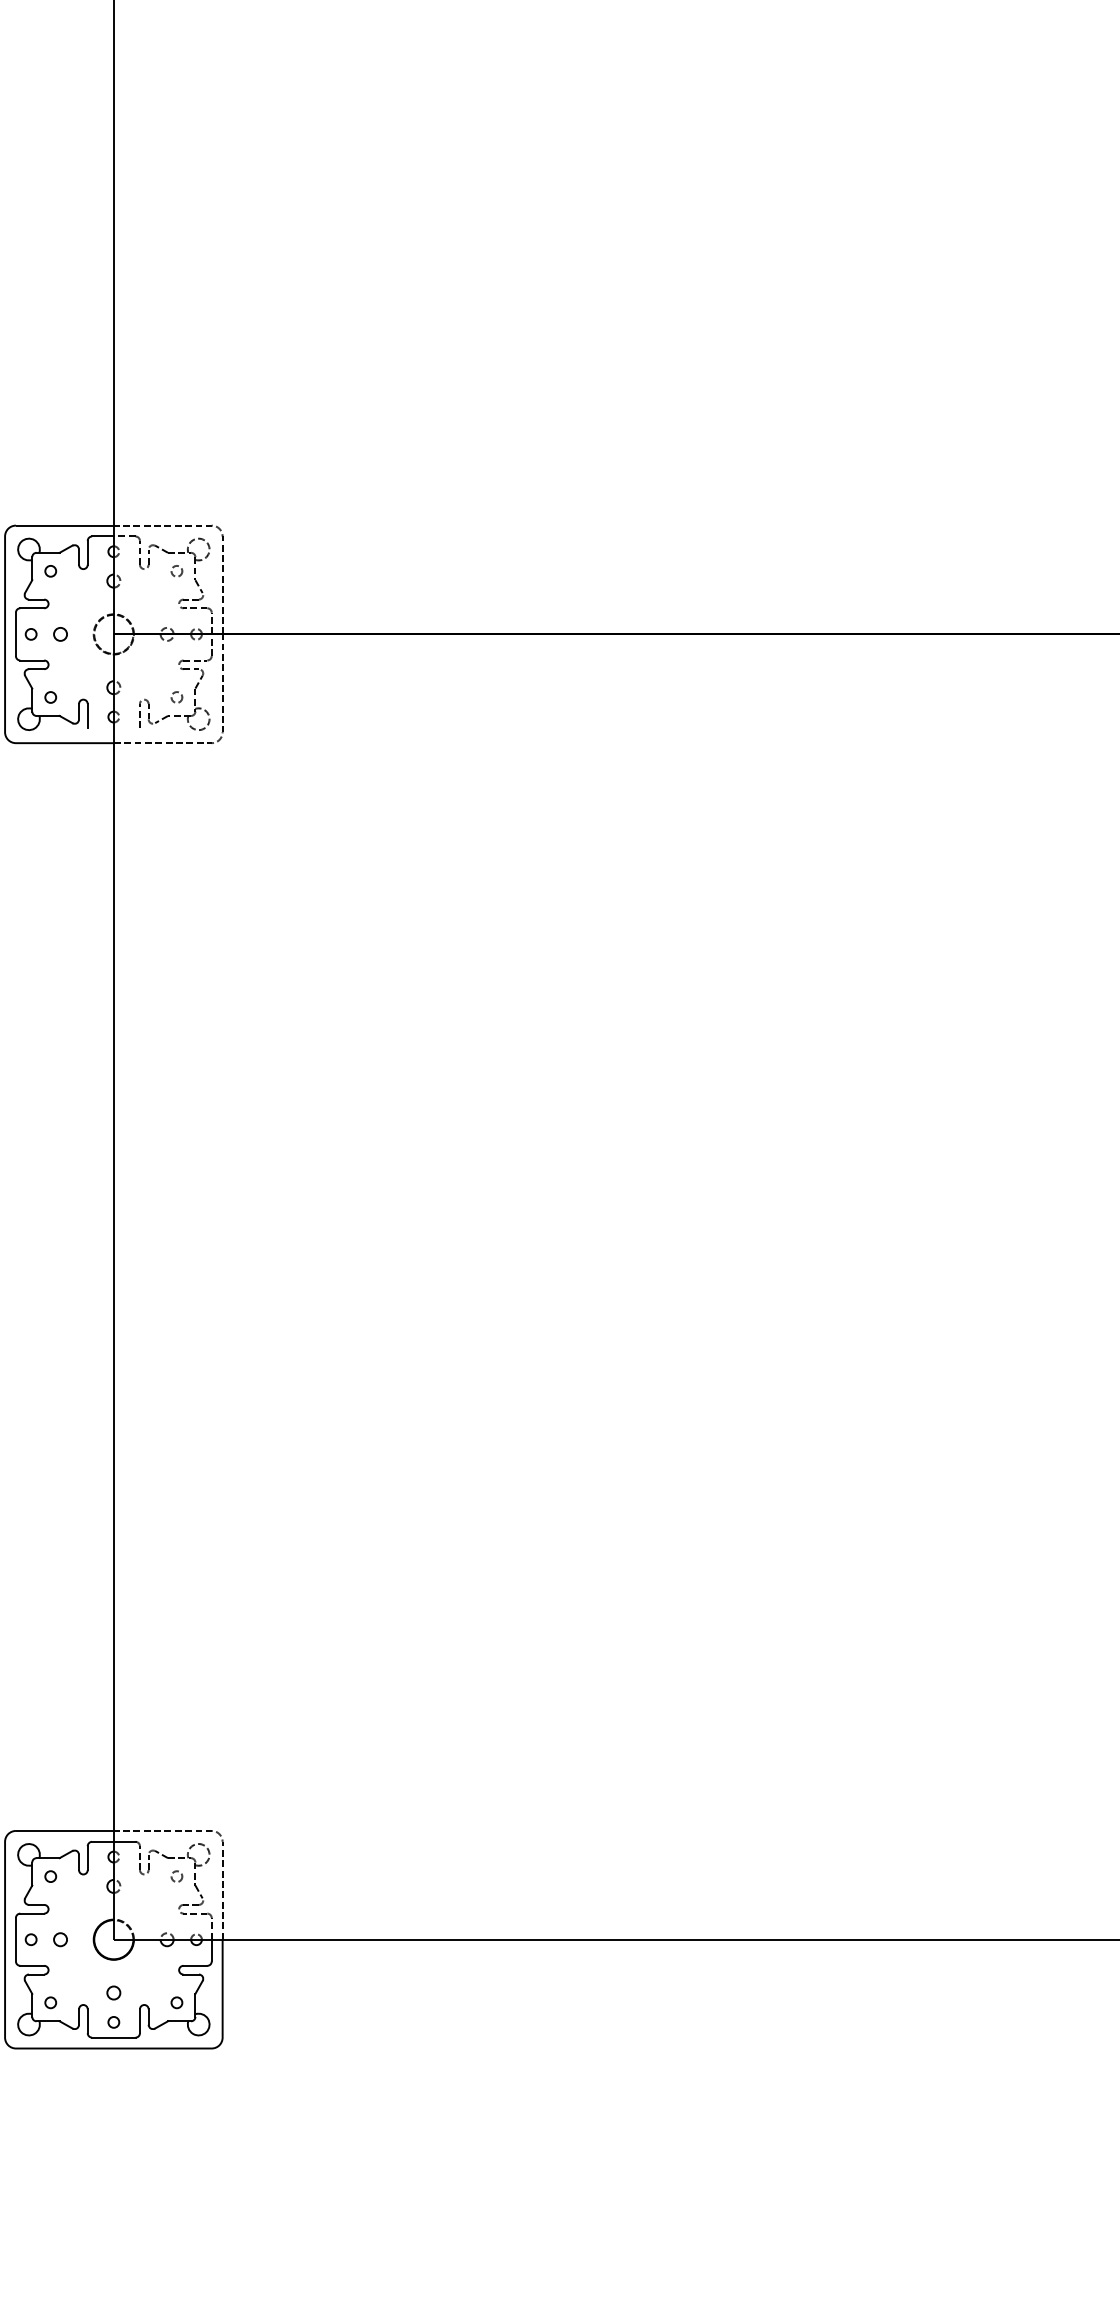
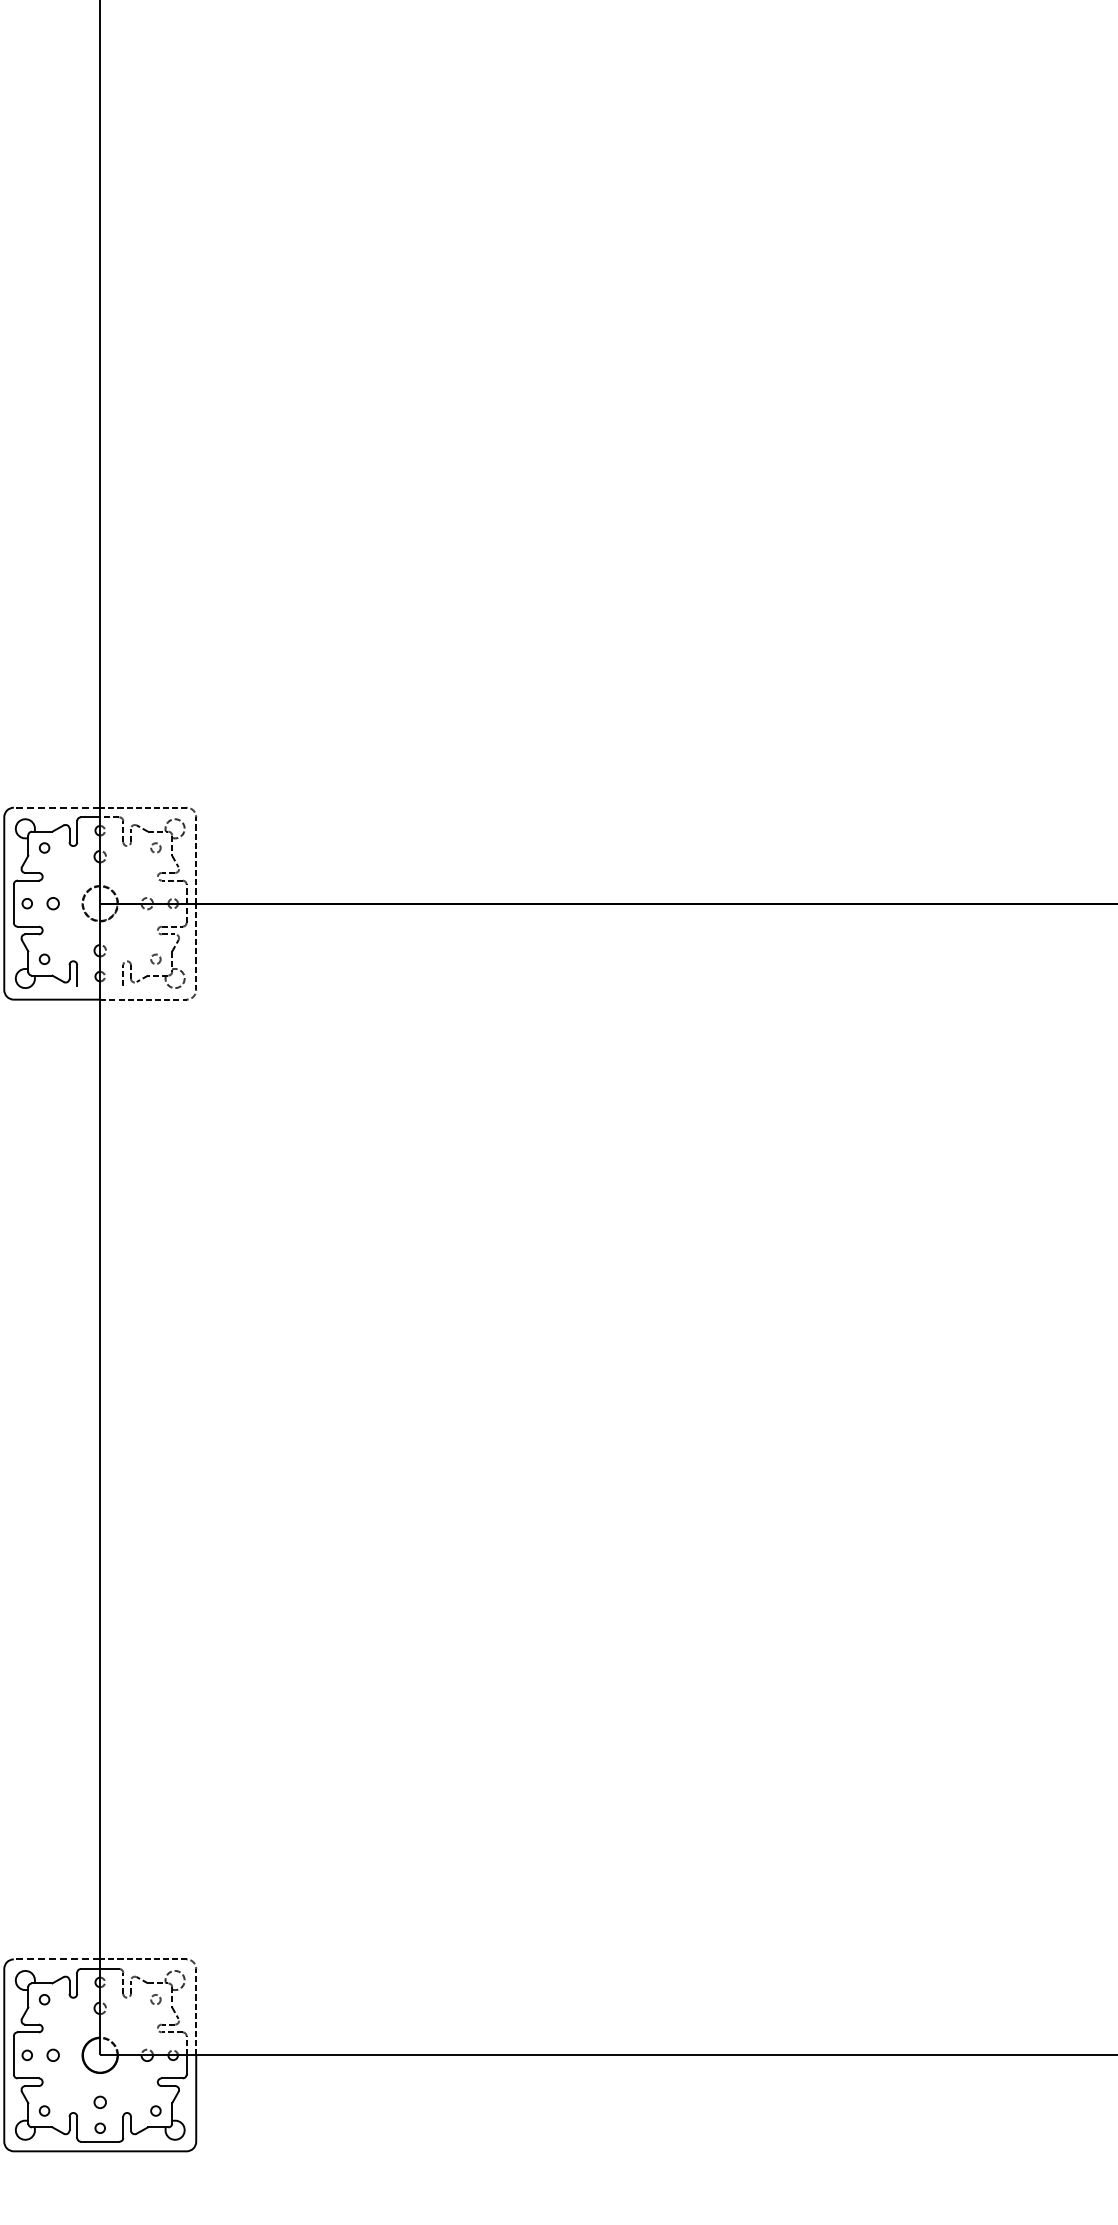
line: (64, 525) -> (56, 807), solid -> dashed
line: (64, 1831) -> (56, 1959), solid -> dashed

